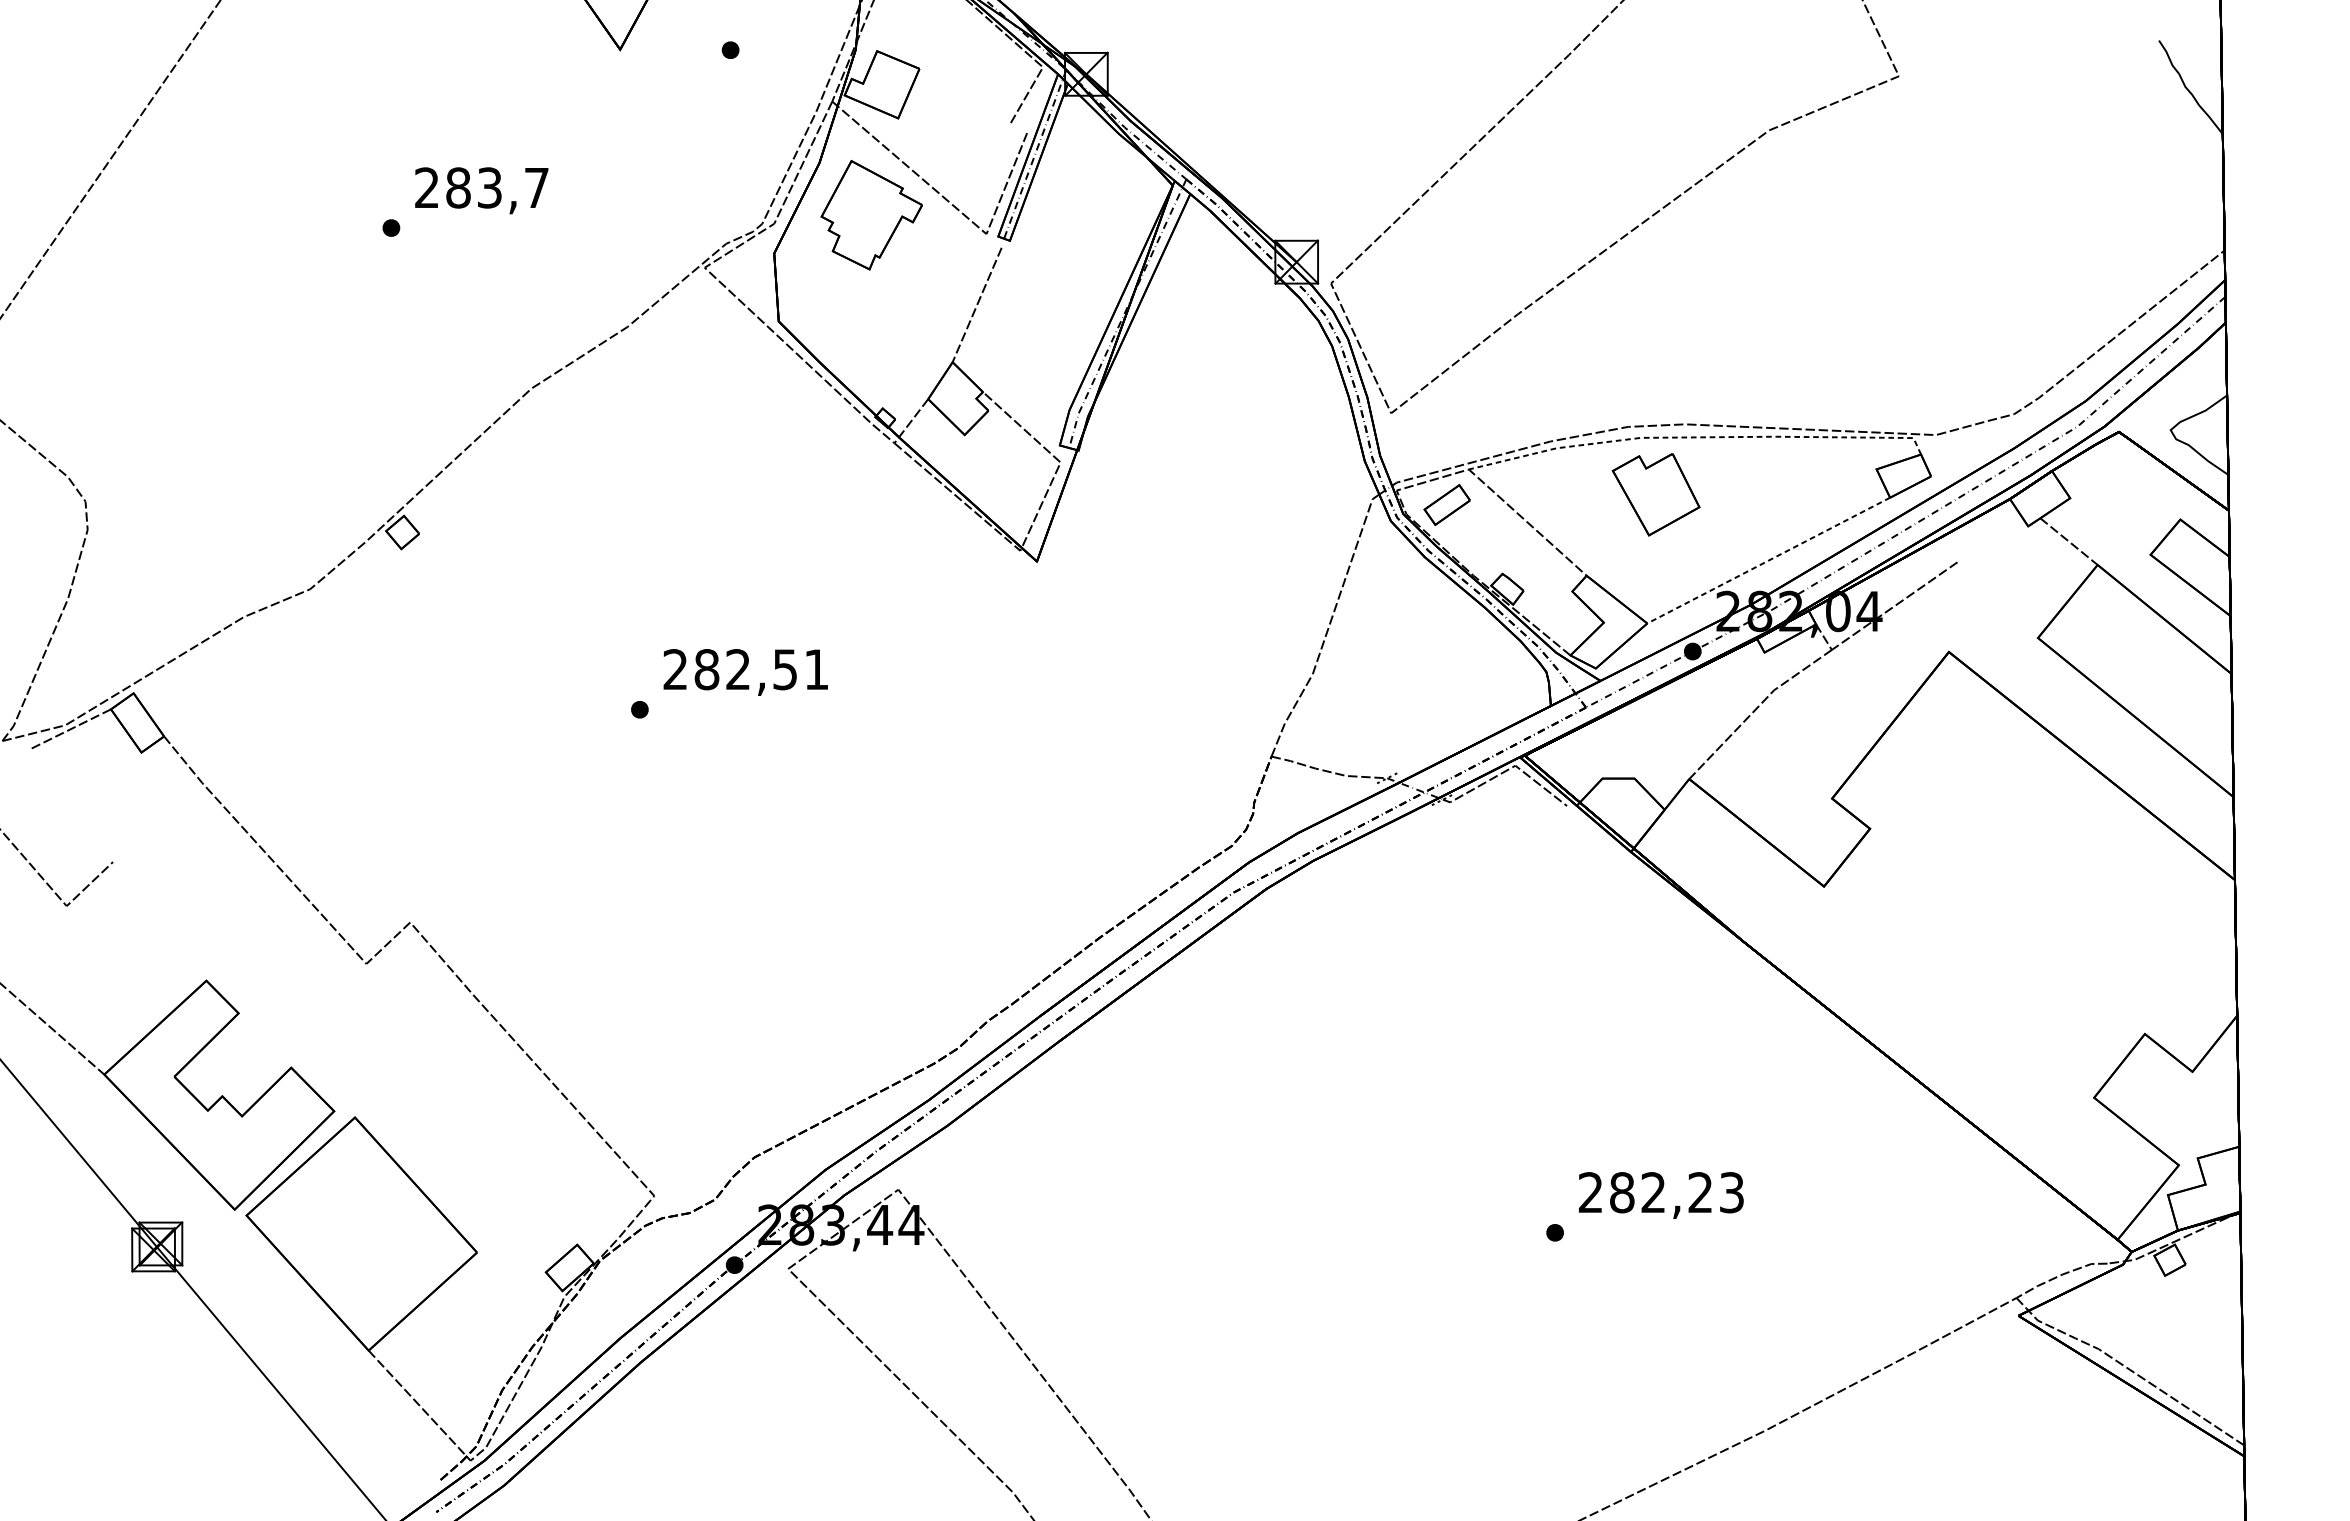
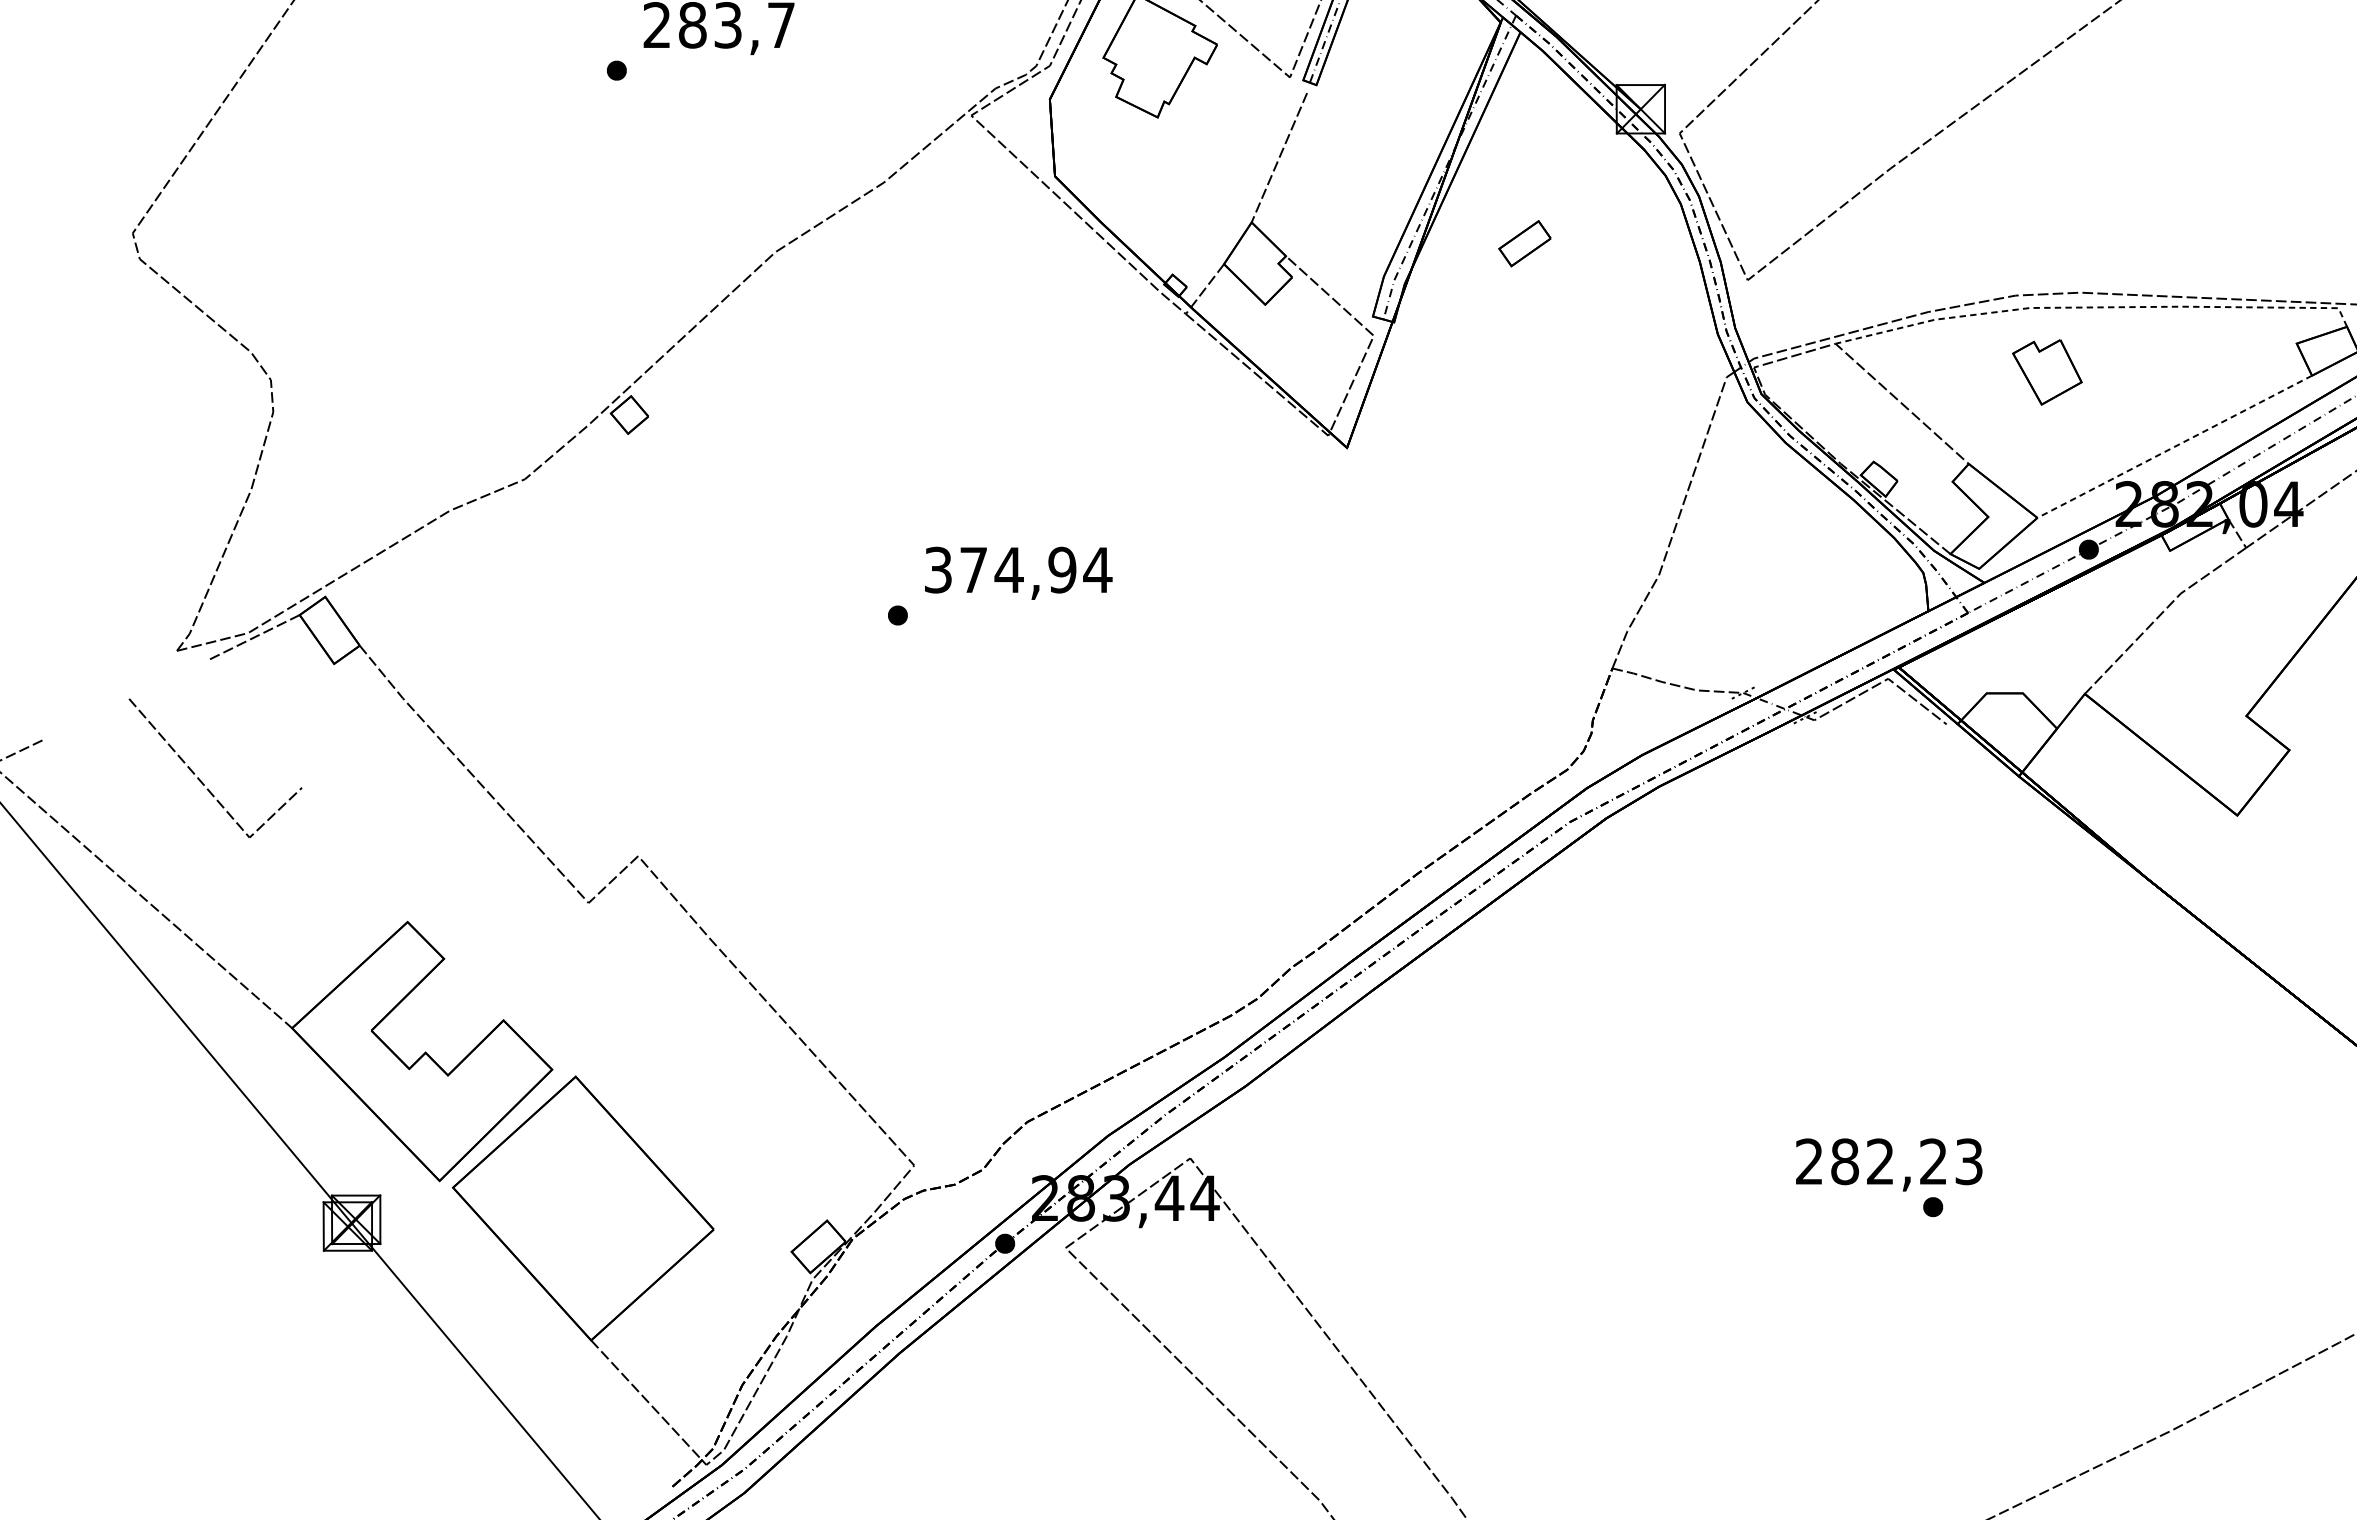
part: (1655, 494) -> (2046, 372), size x0.7
part: (1446, 505) -> (1524, 244), moved
text: (746, 669) -> (1018, 569), 282,51 -> 374,94
text: (1661, 1195) -> (1889, 1164), moved

